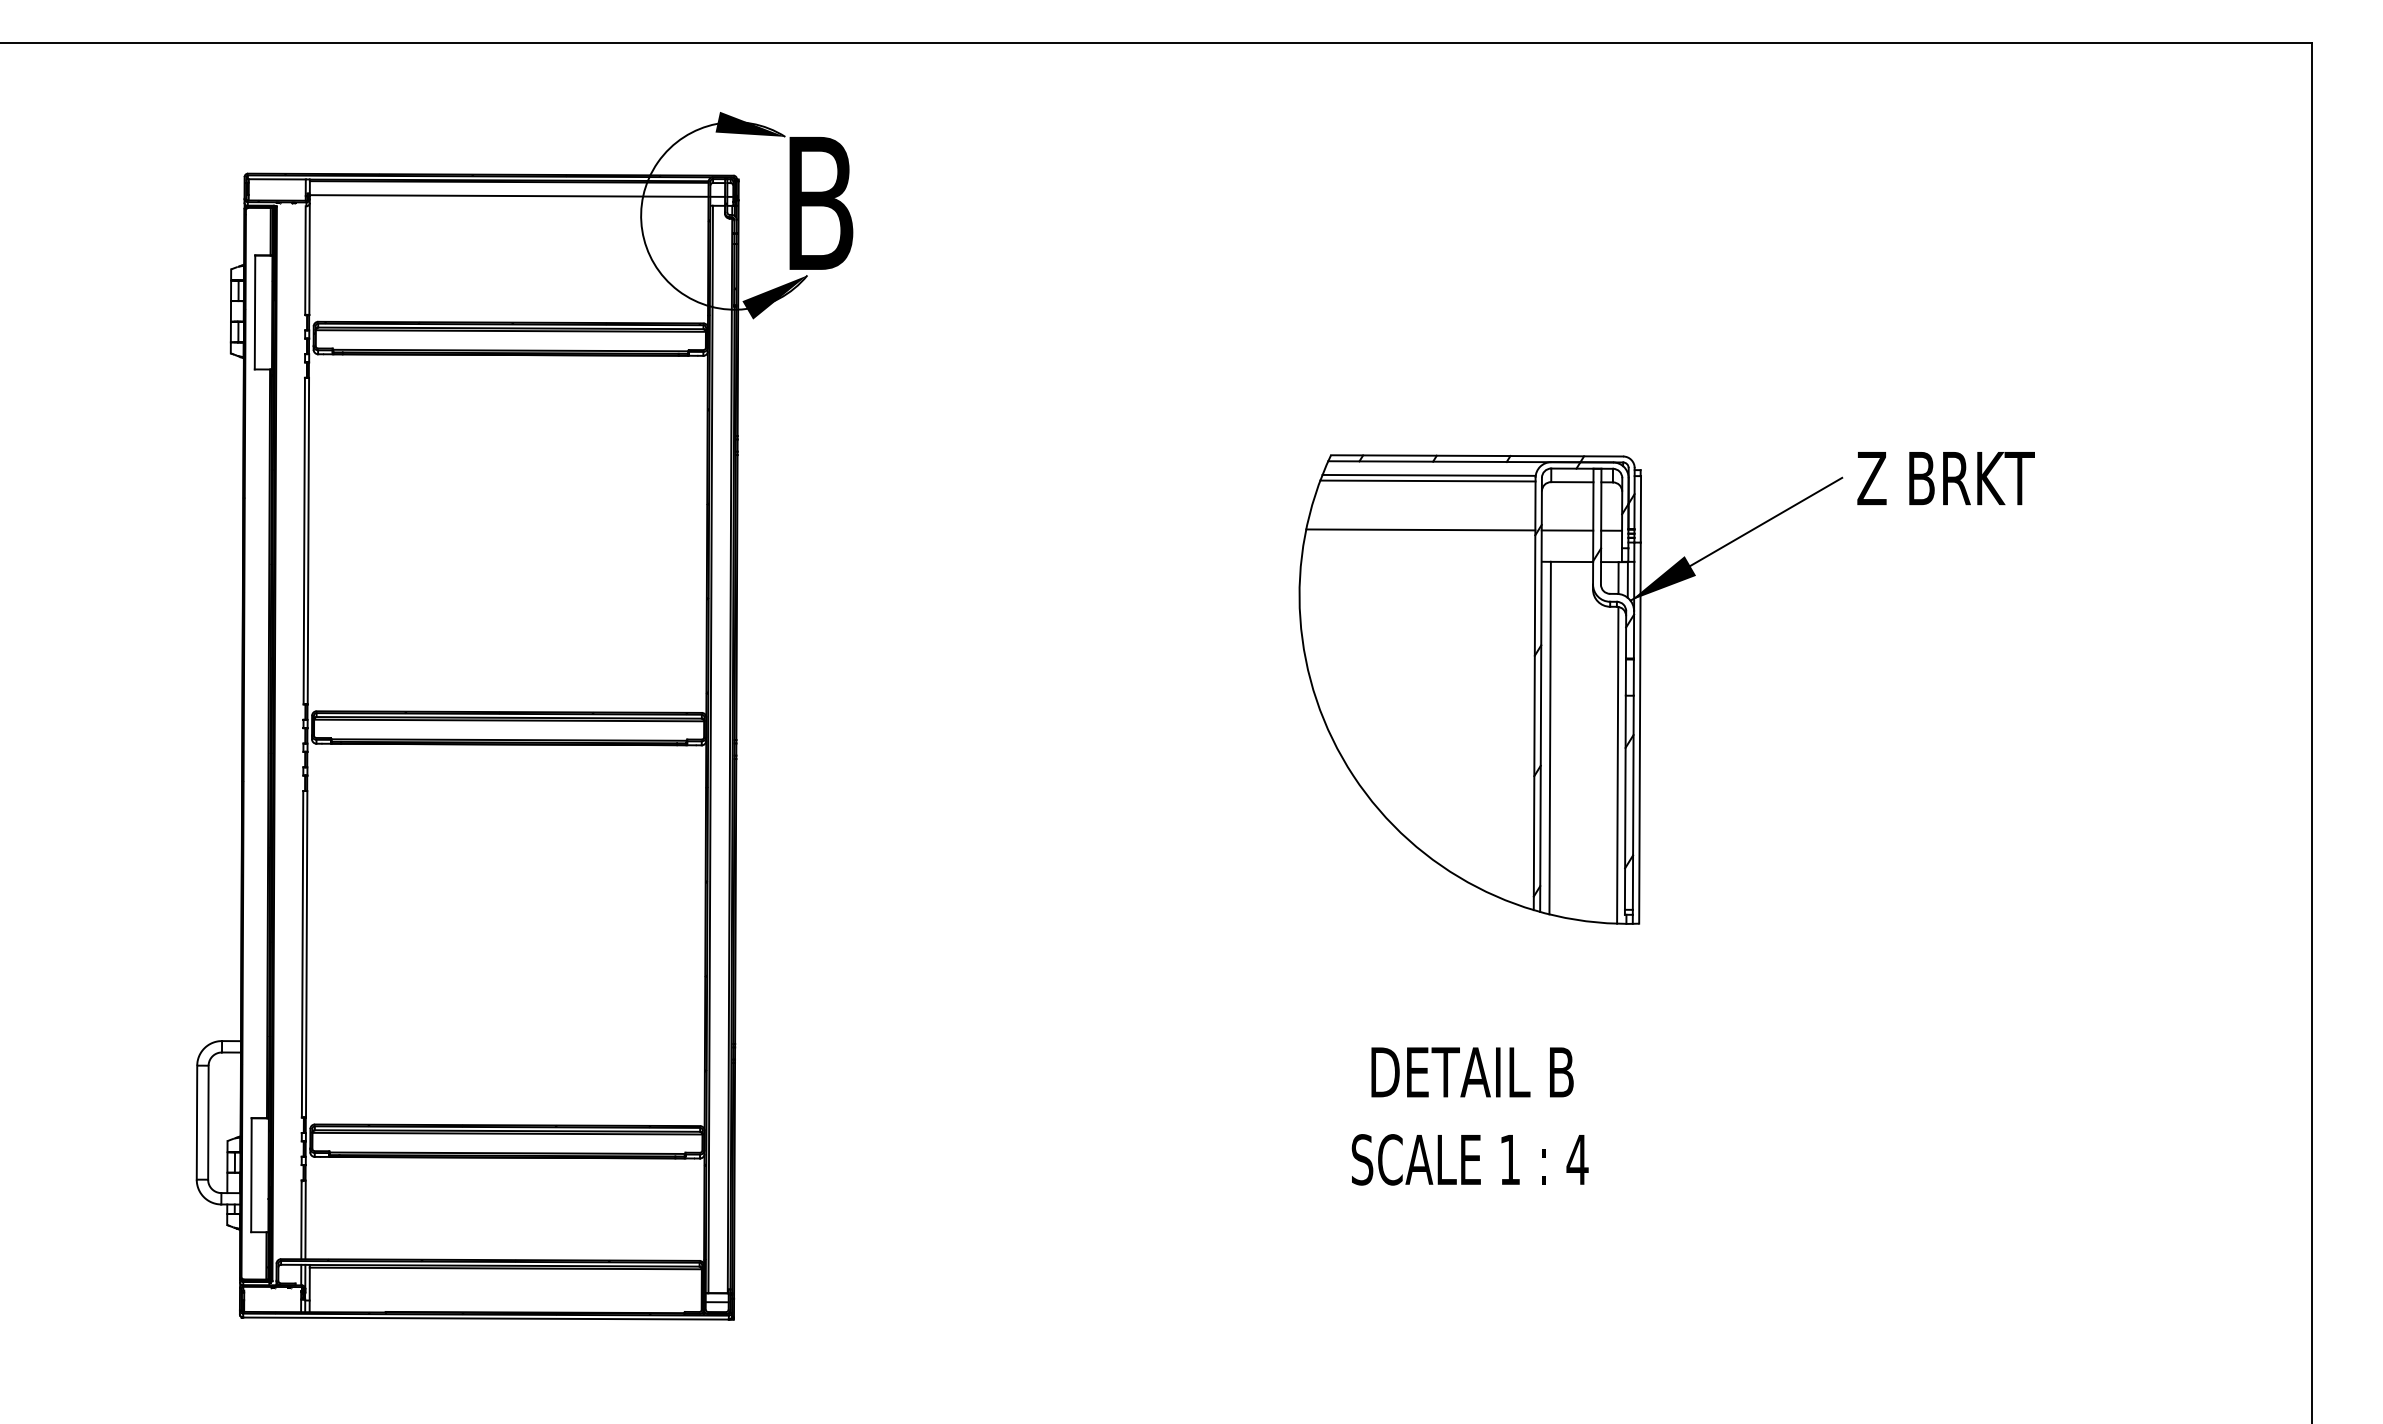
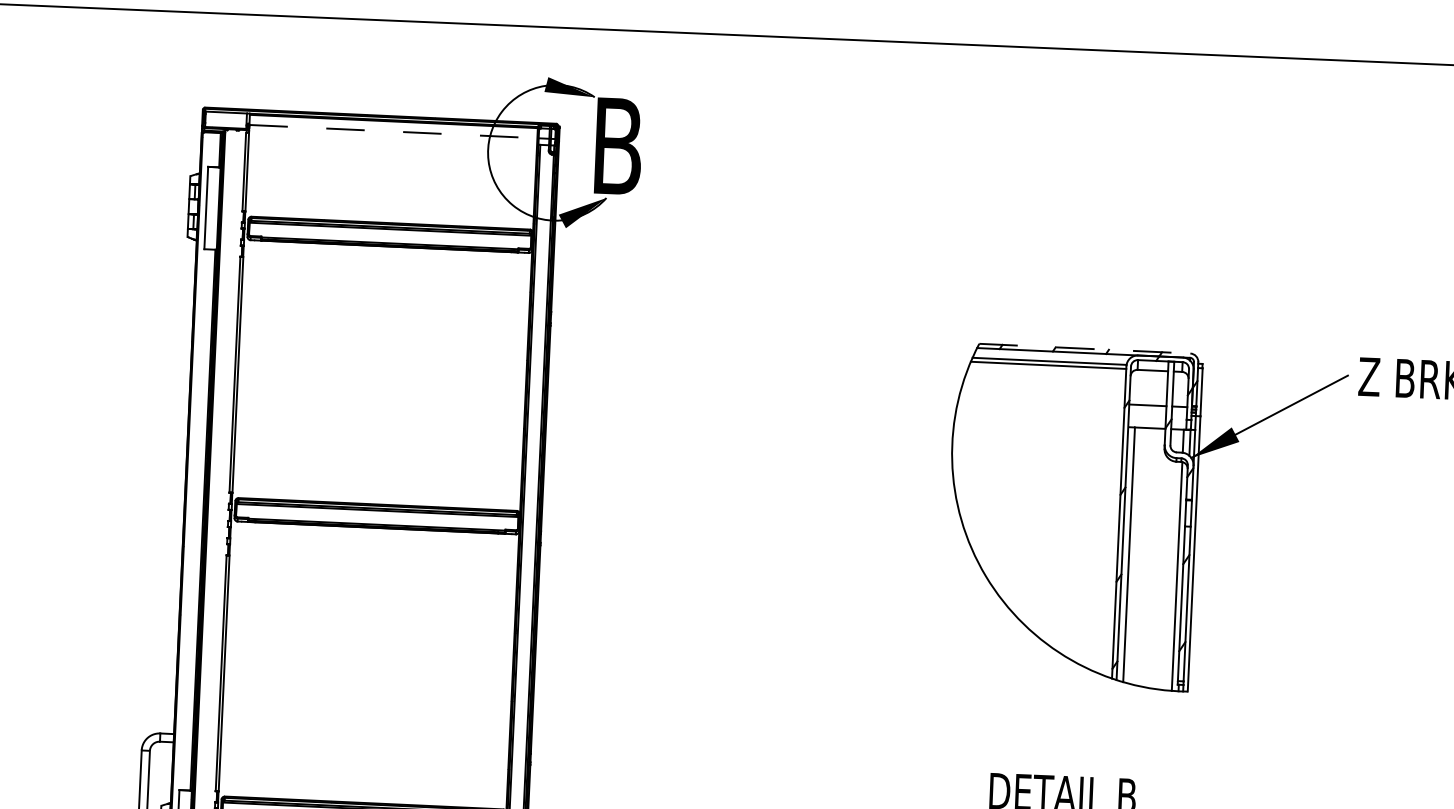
line: (509, 196) -> (393, 131), solid -> dashed
line: (1477, 455) -> (1085, 348), solid -> dashed
line: (1420, 529) -> (1041, 400), removed

